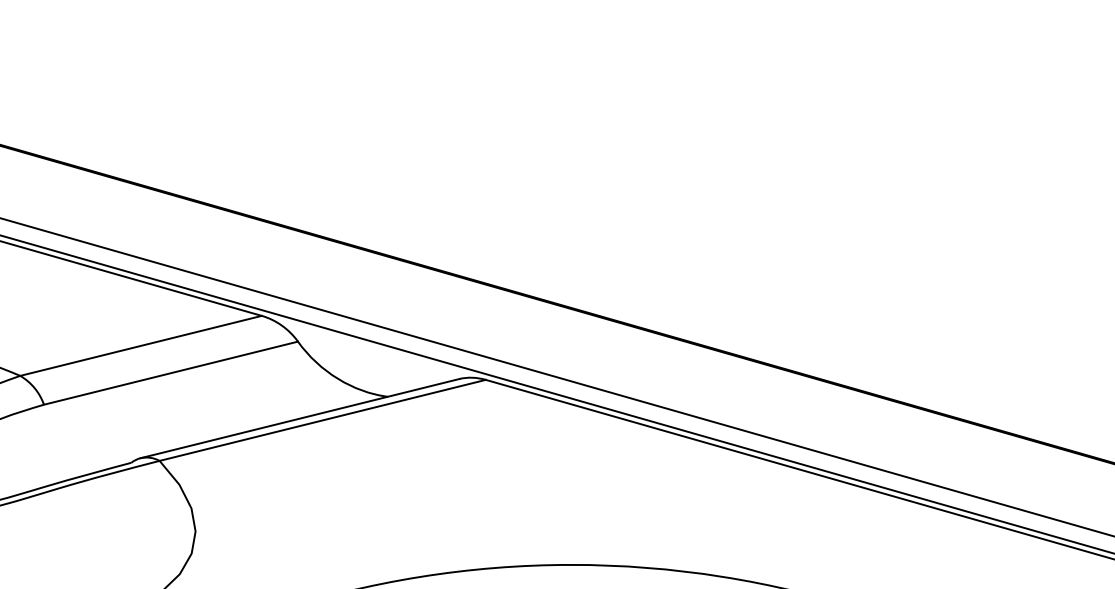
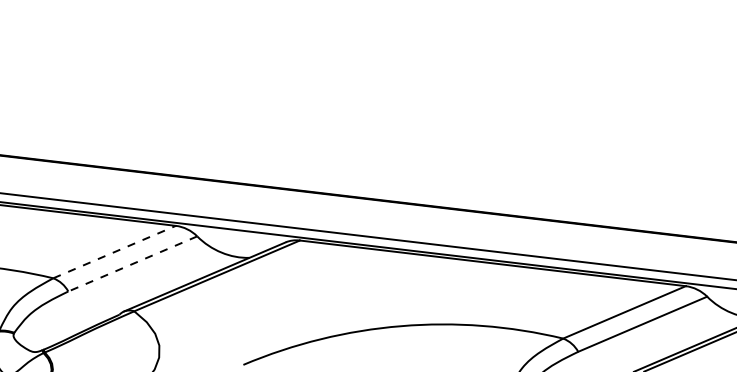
line: (140, 346) -> (114, 252), solid -> dashed
line: (170, 374) -> (132, 264), solid -> dashed

